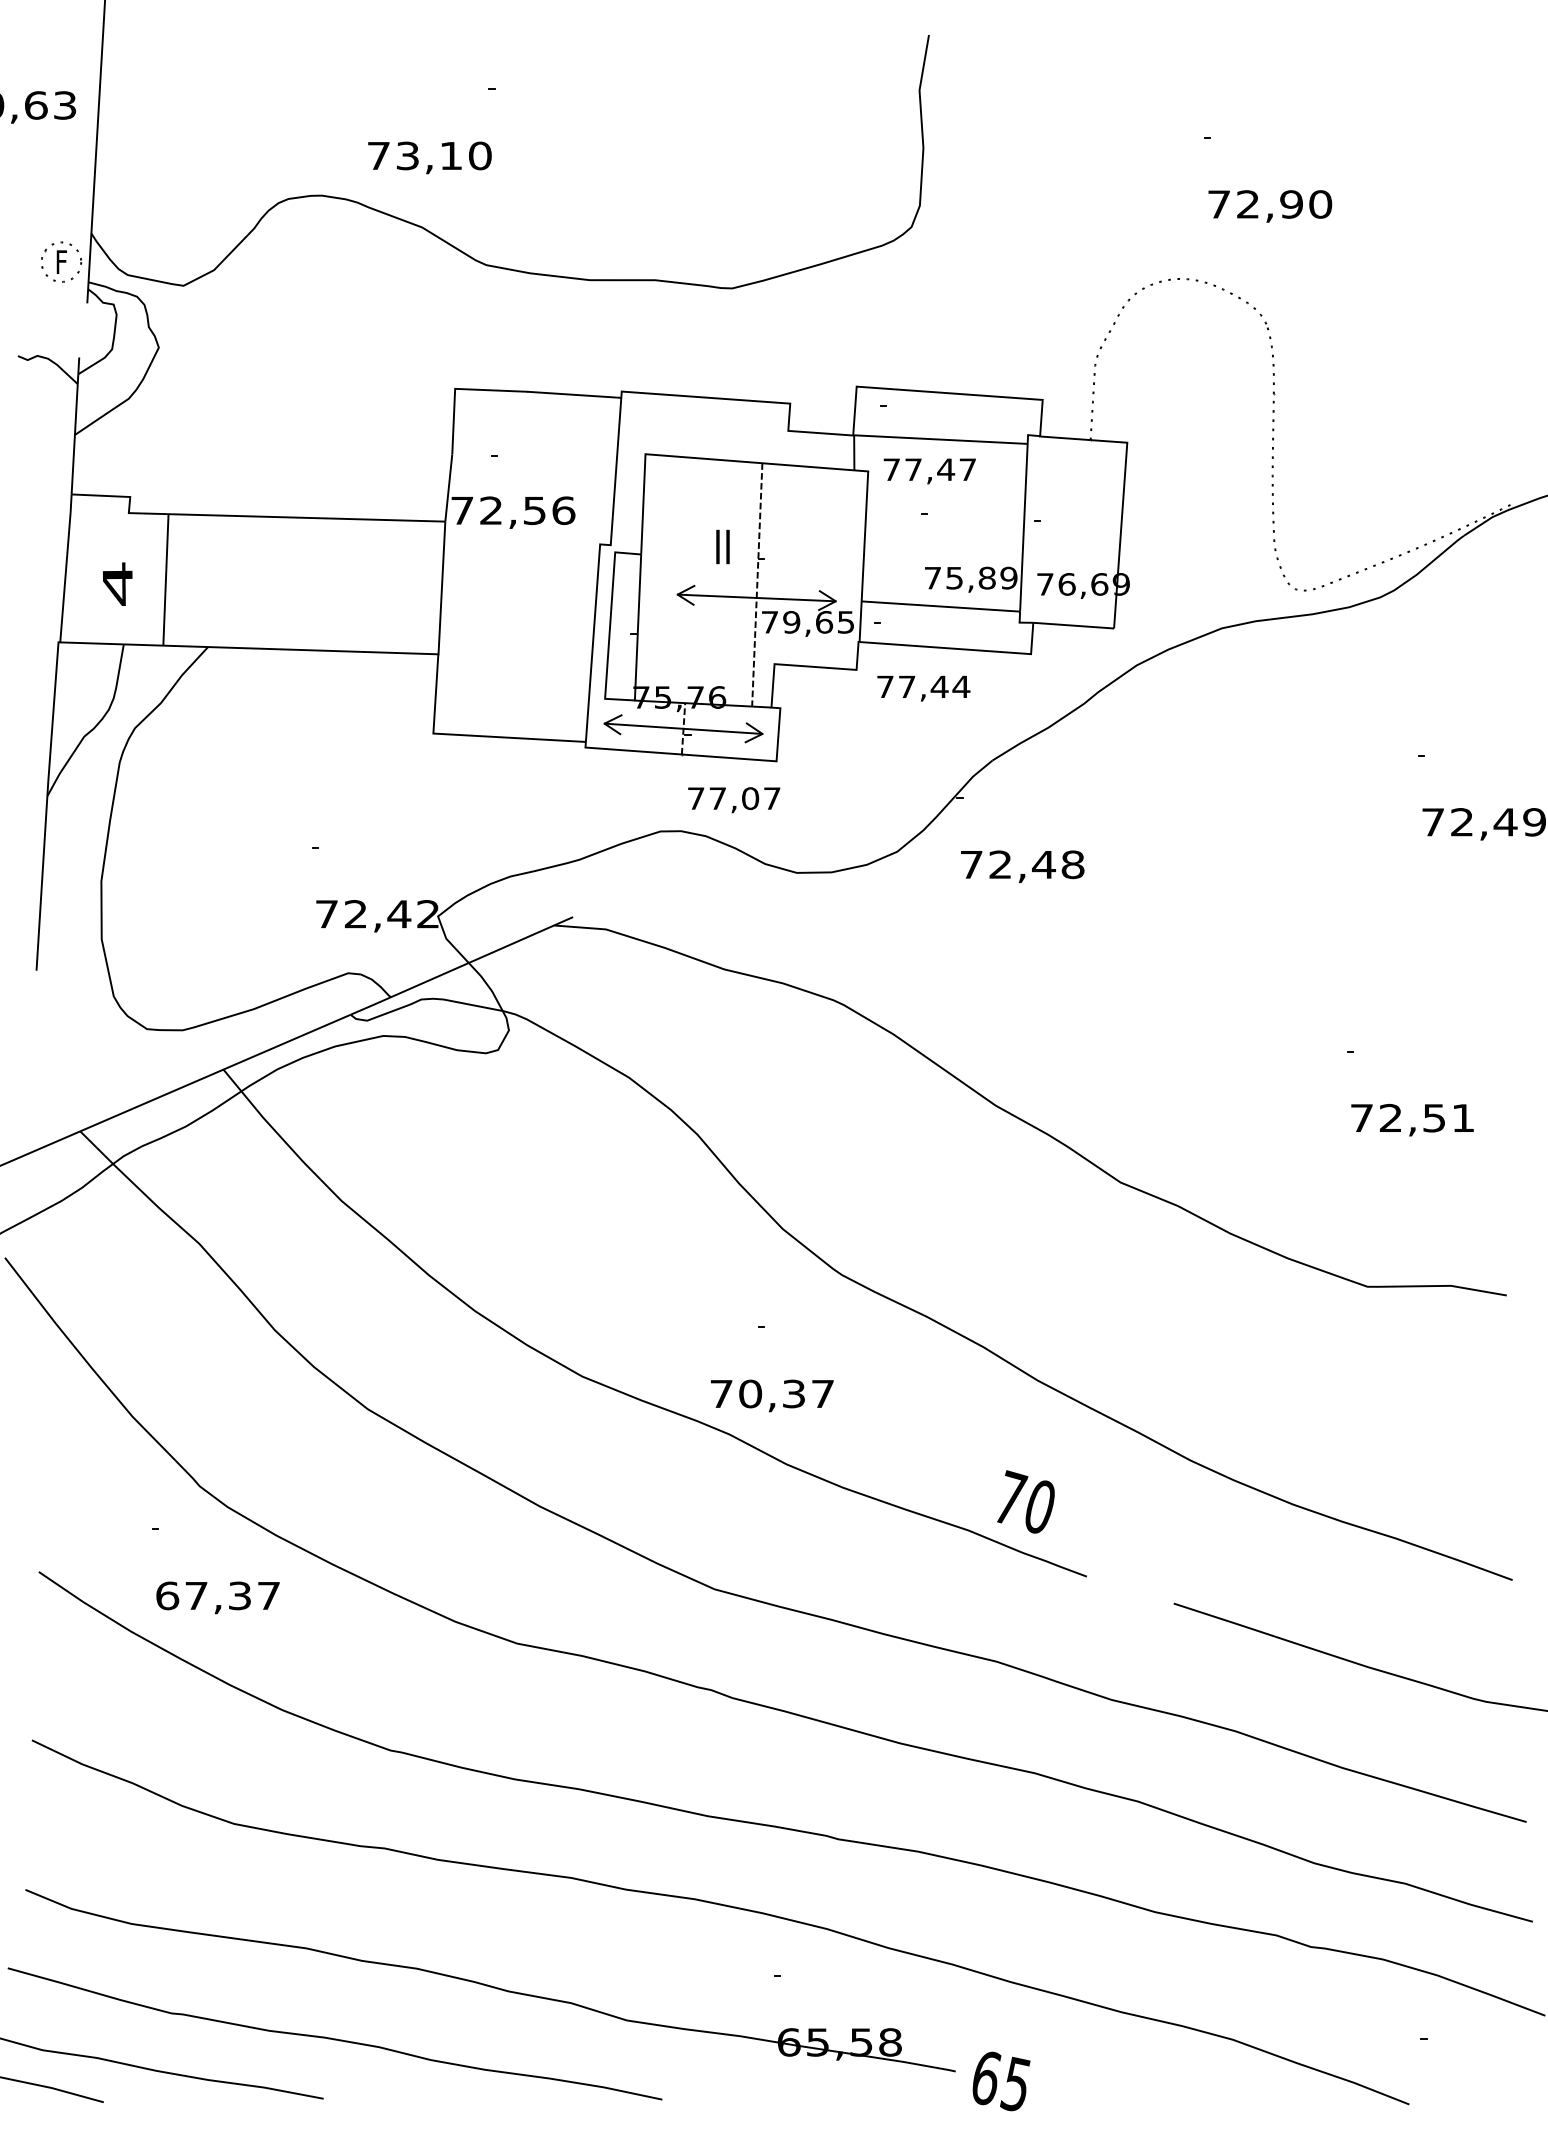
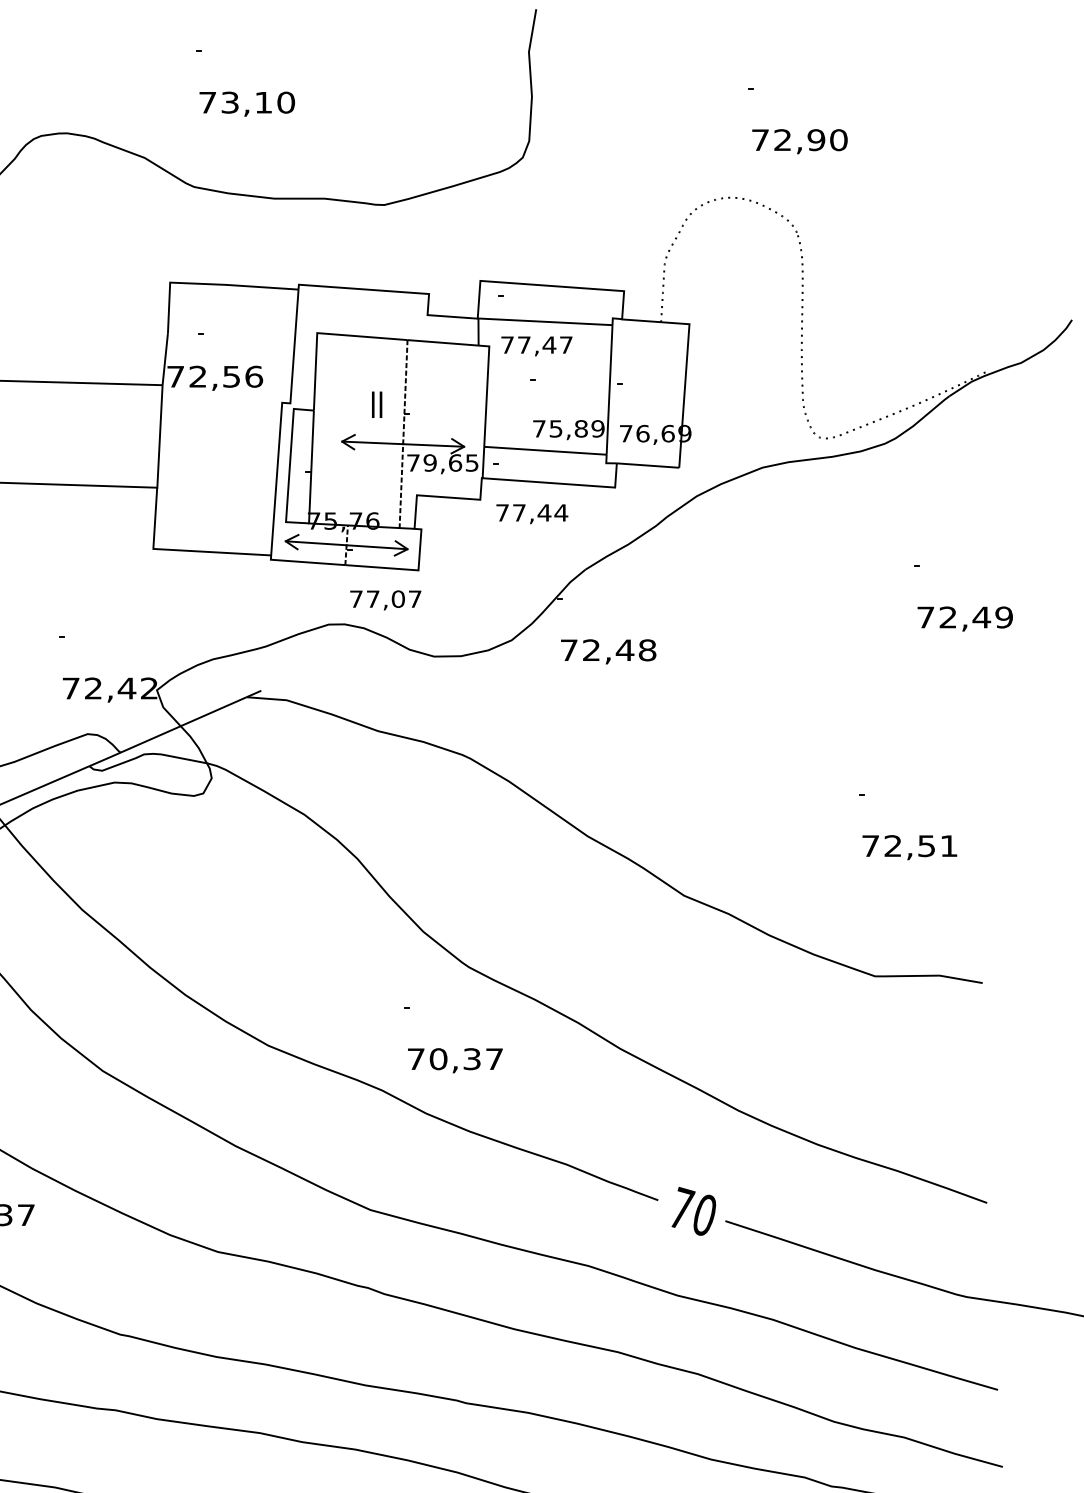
text: (429, 157) -> (246, 103), moved
text: (772, 1395) -> (455, 1060), moved
text: (1025, 1501) -> (693, 1211), moved

